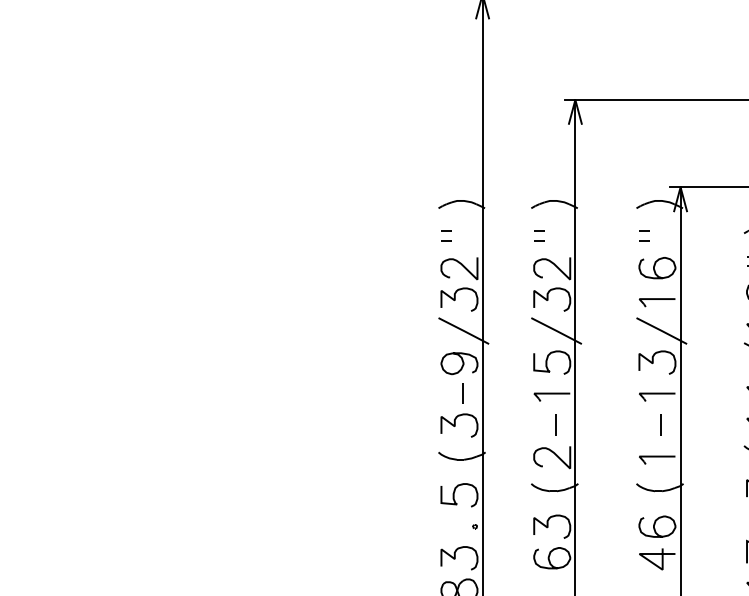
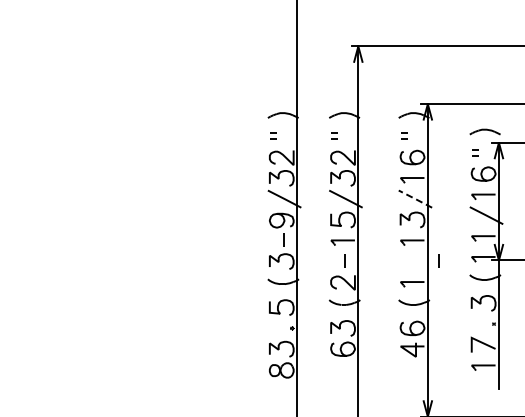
line: (661, 331) -> (415, 199), solid -> dashed
line: (660, 423) -> (438, 260), moved

